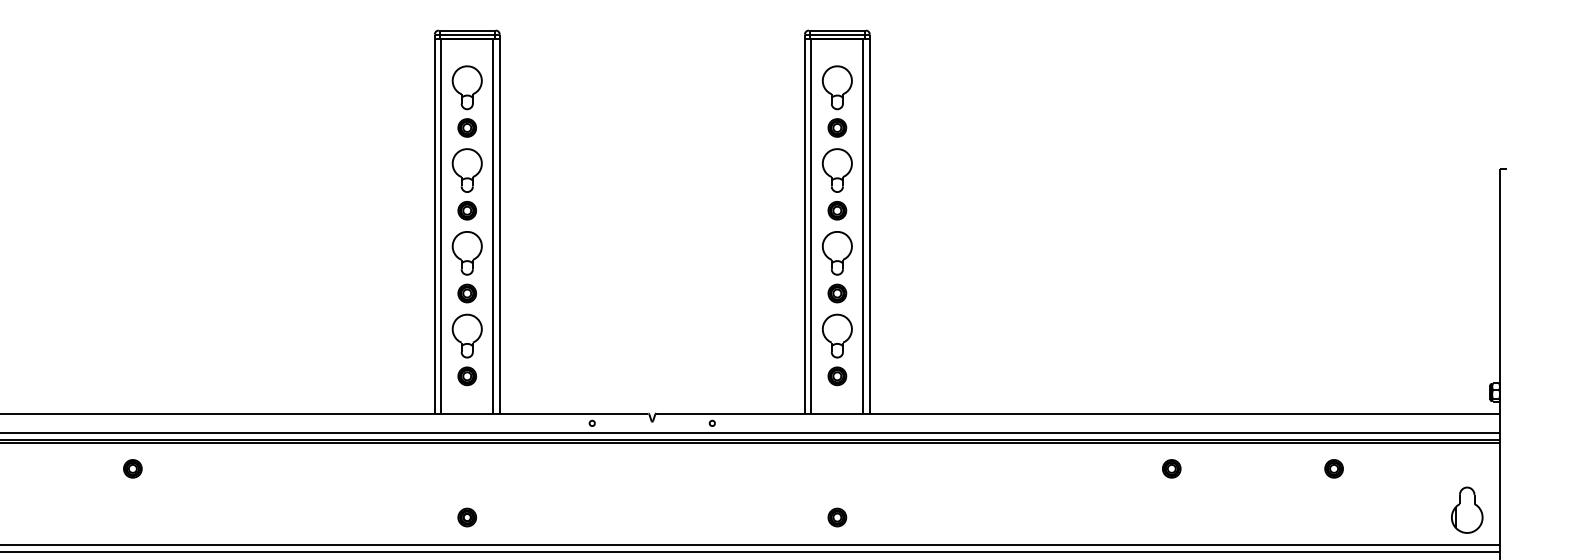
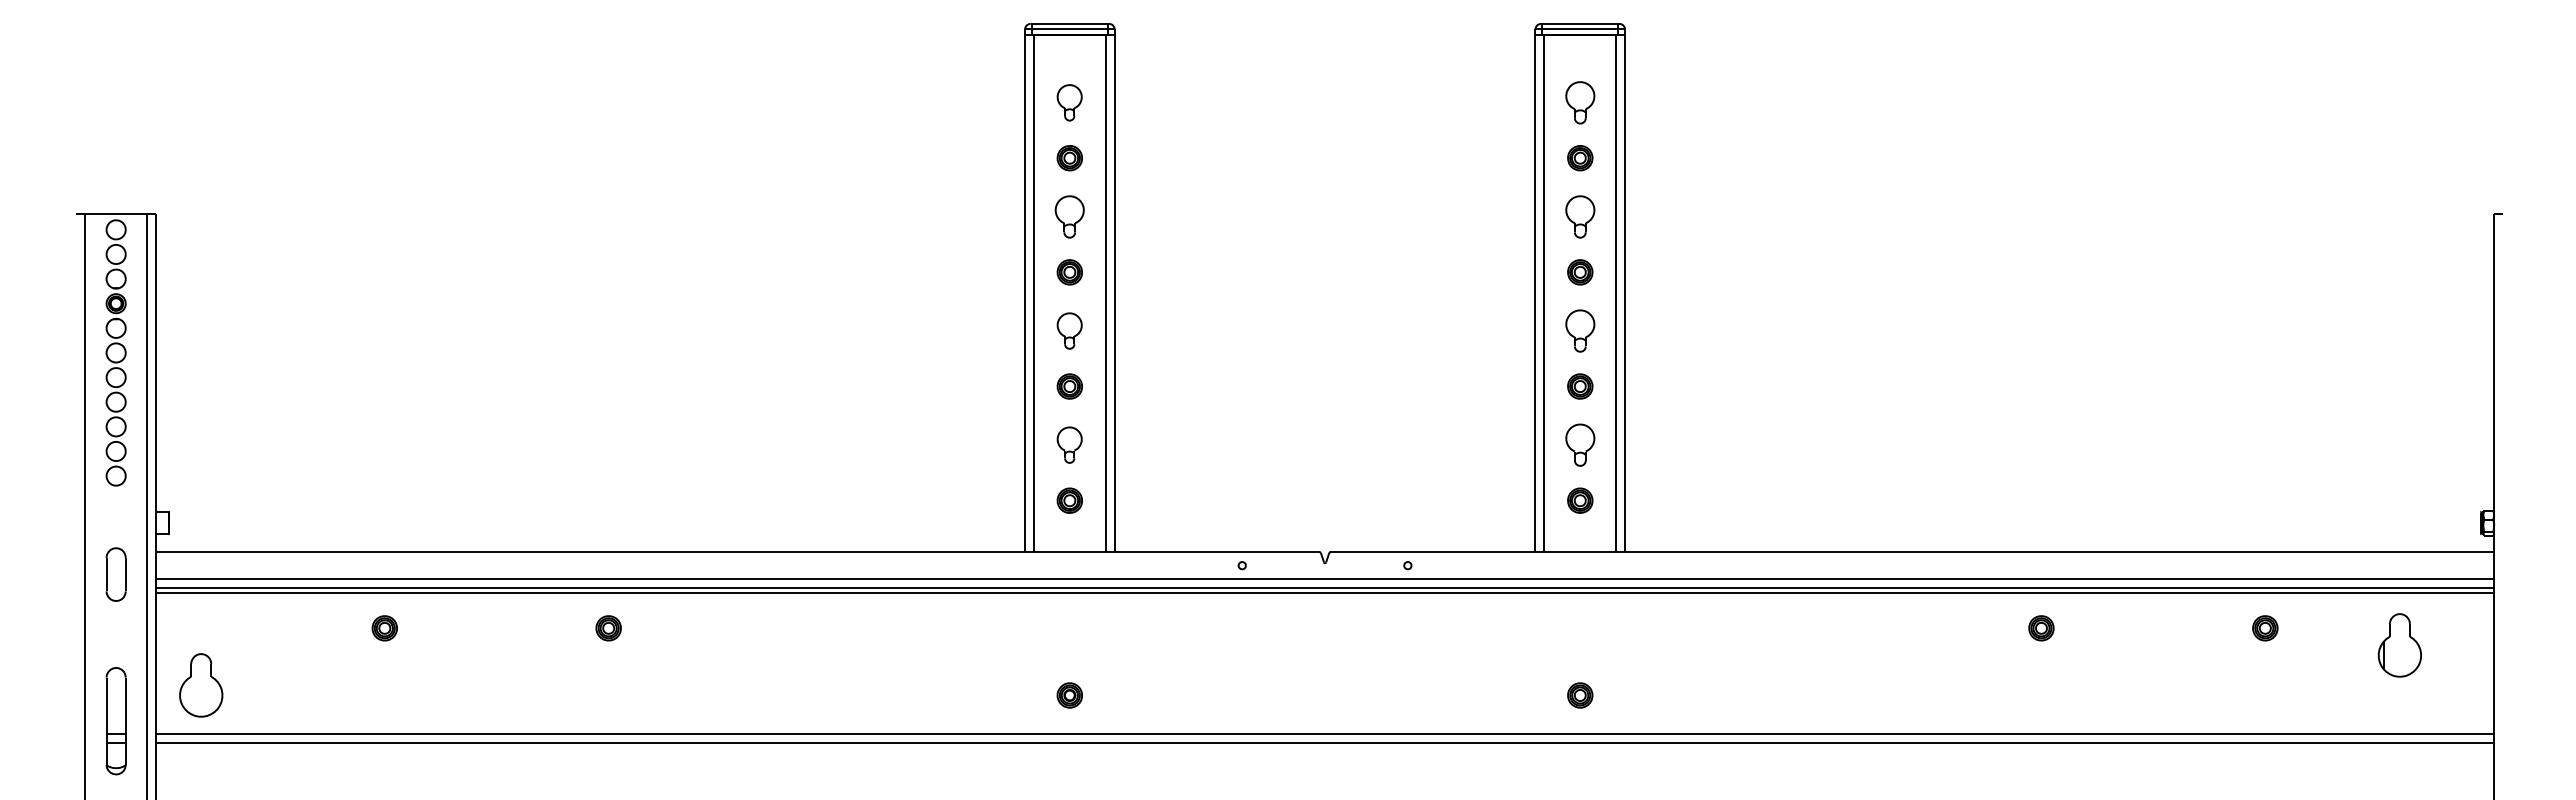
part: (467, 87) -> (1069, 102), size x0.6
part: (837, 87) -> (1580, 102), size x0.7
part: (467, 170) -> (1069, 216), size x0.7
part: (837, 170) -> (1580, 216), size x0.7
part: (467, 252) -> (1069, 330), size x0.6
part: (837, 252) -> (1580, 330), size x0.7
part: (467, 335) -> (1069, 444), size x0.6
part: (837, 335) -> (1580, 444), size x0.7
part: (1466, 510) -> (2399, 645), moved

